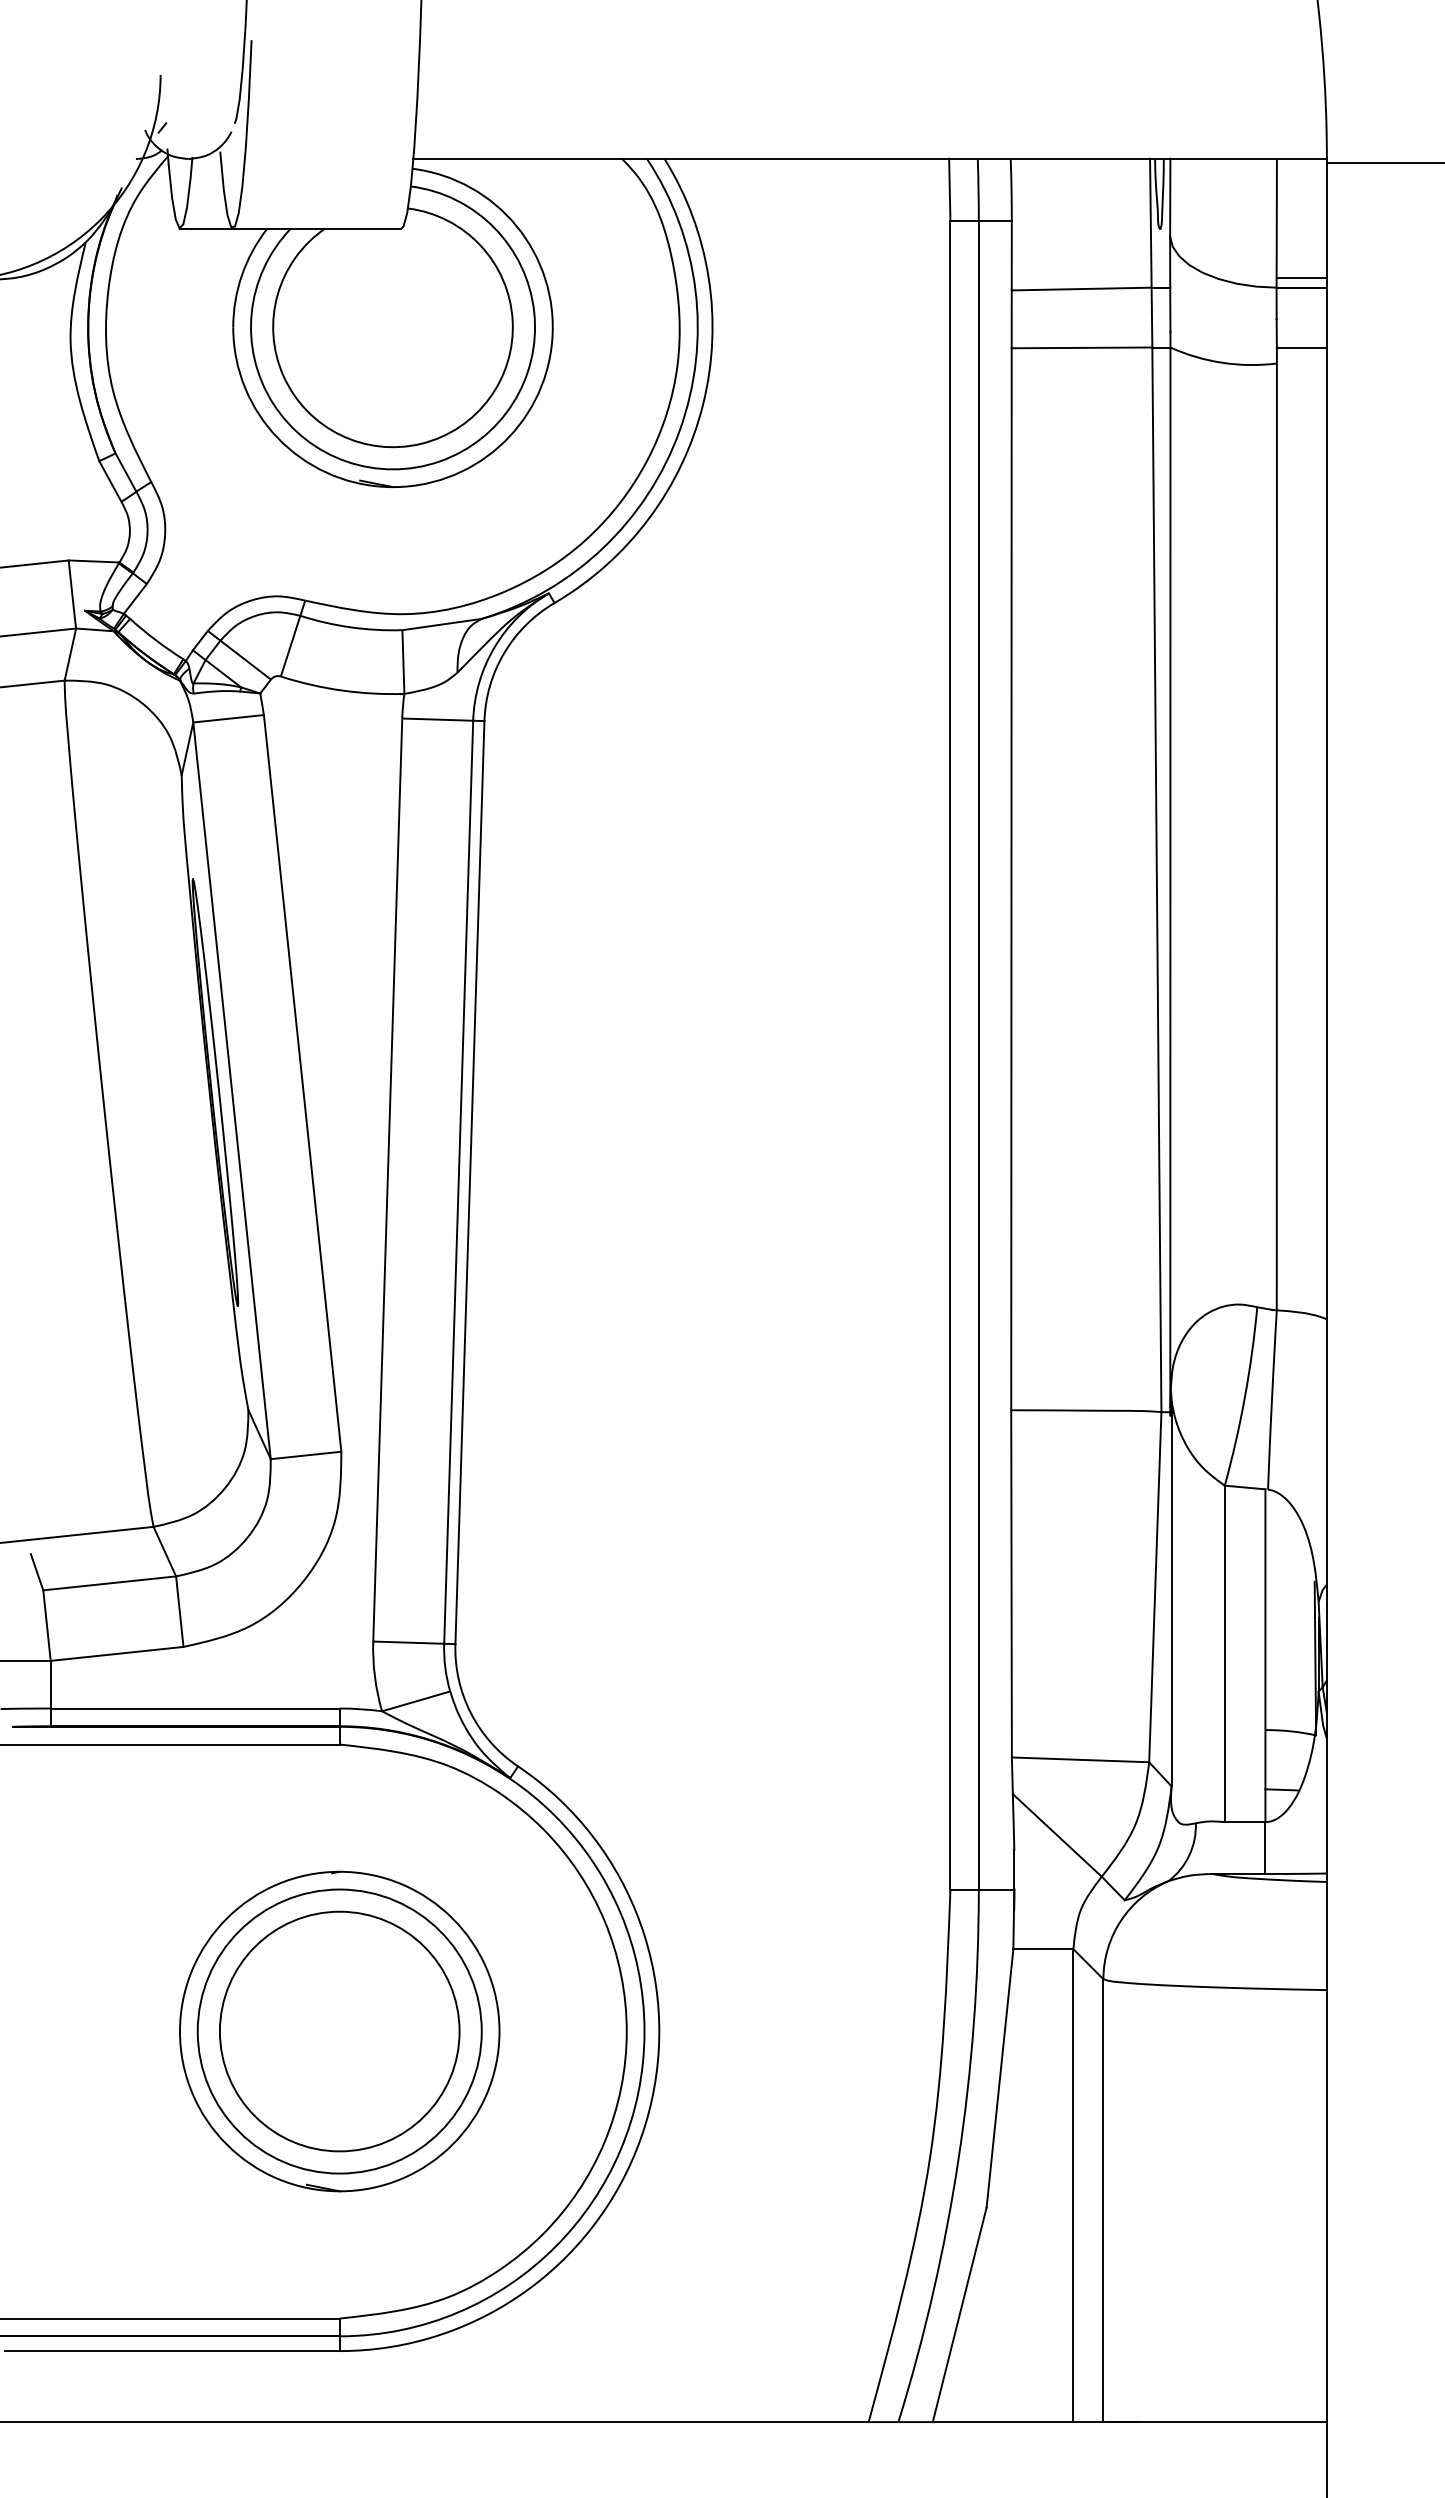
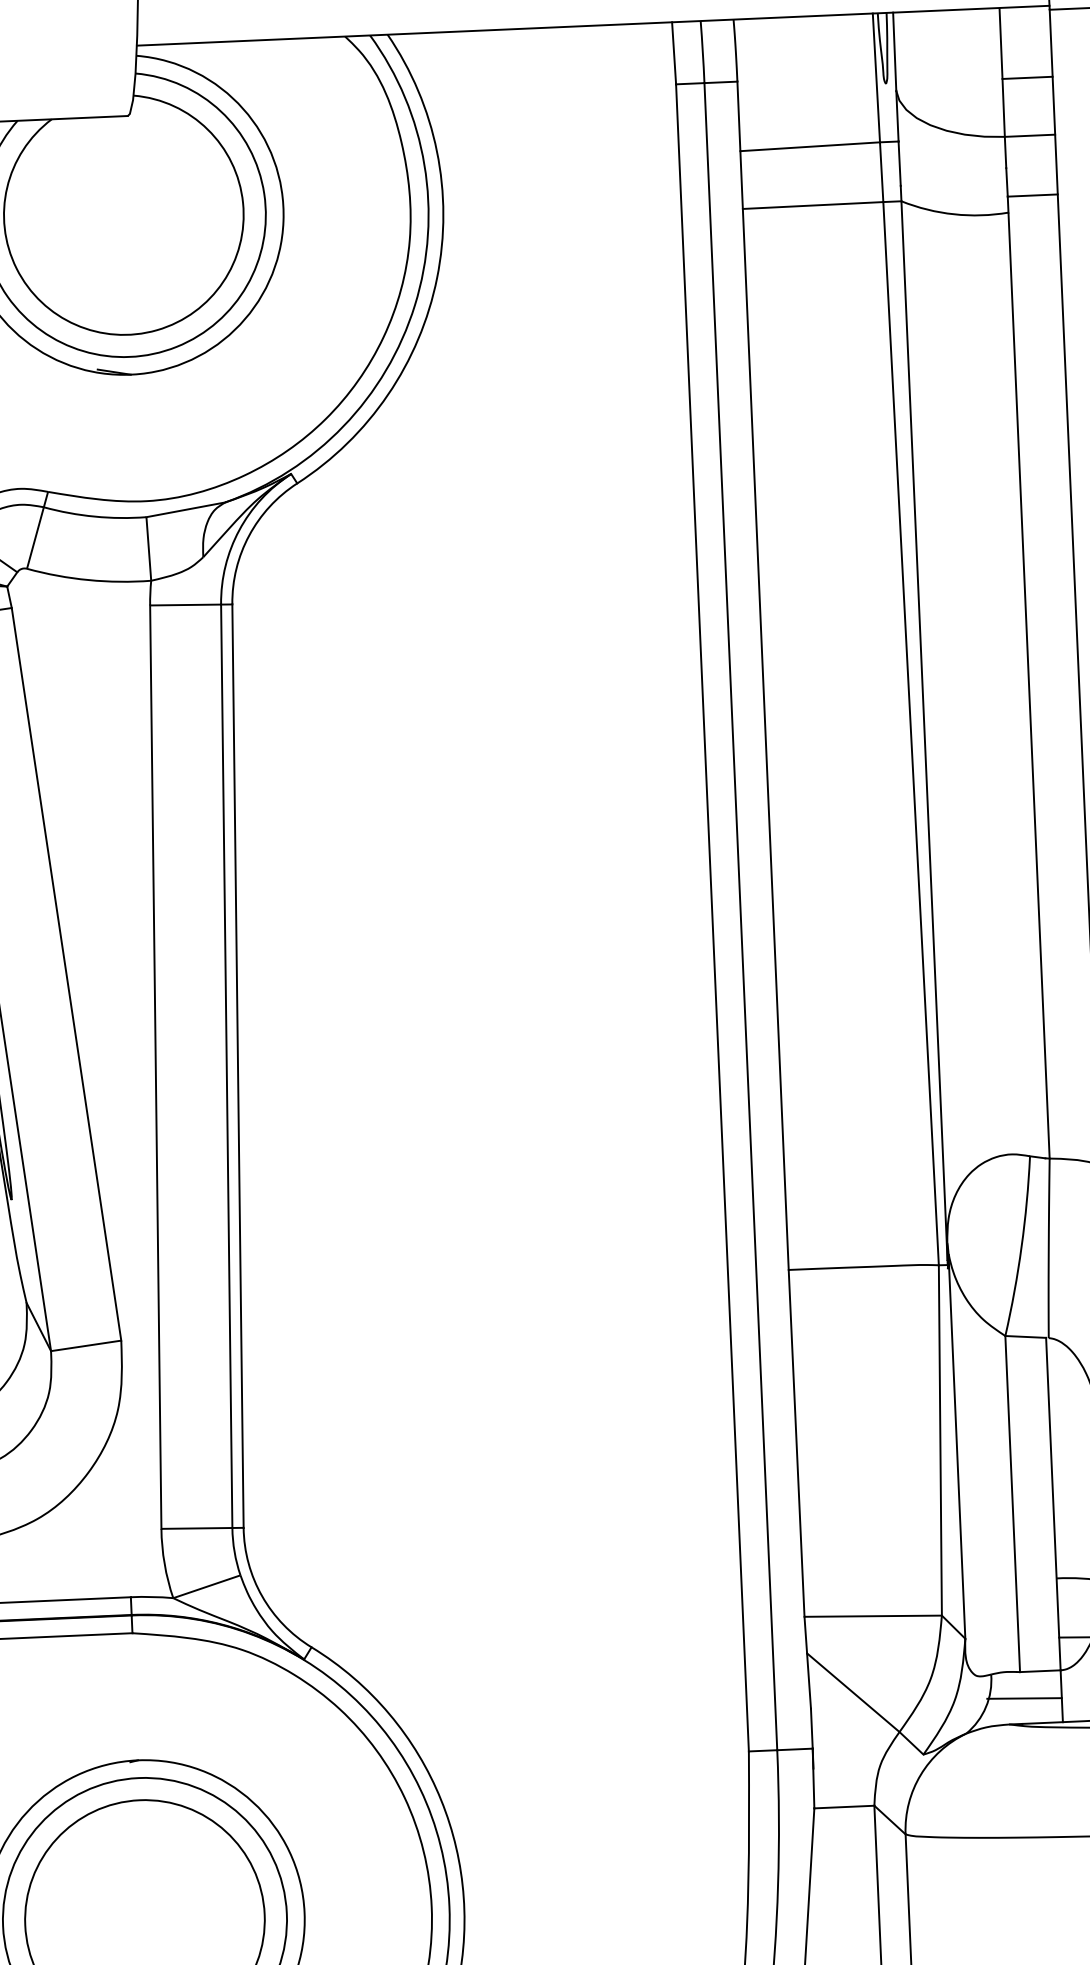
line: (1301, 277) -> (1027, 77), moved
line: (1227, 1848) -> (1023, 1698), added

